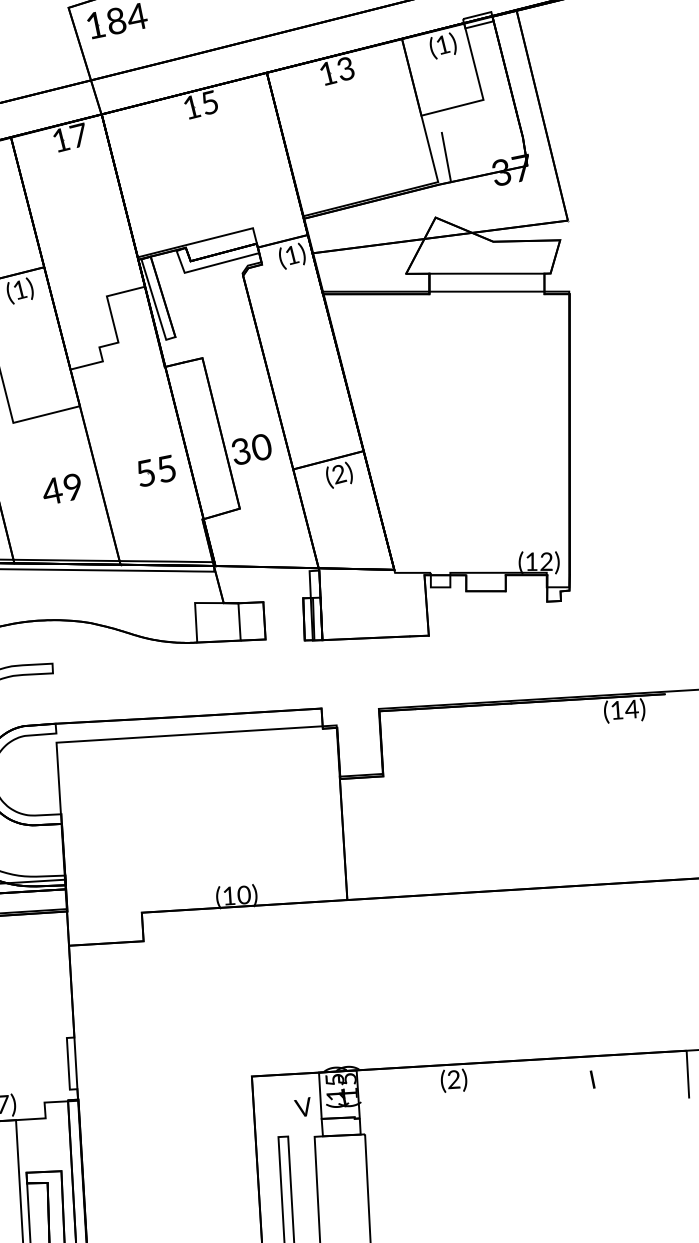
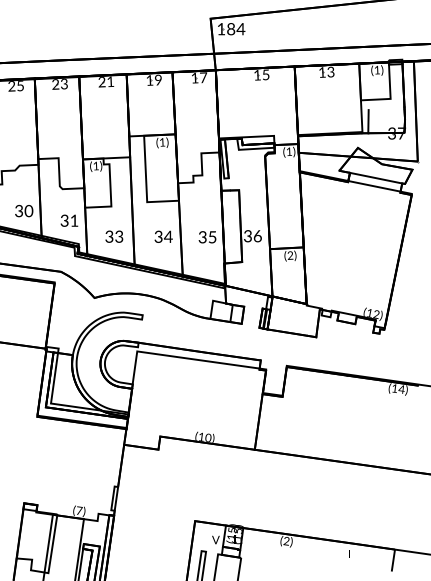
text: (260, 445) -> (257, 235), 30 -> 36
text: (145, 473) -> (202, 237), 55 -> 35
text: (62, 488) -> (163, 236), 49 -> 34

